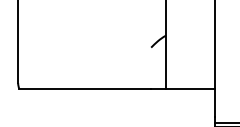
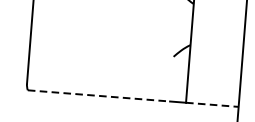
line: (85, 89) -> (99, 96), solid -> dashed
line: (190, 89) -> (212, 105), solid -> dashed

